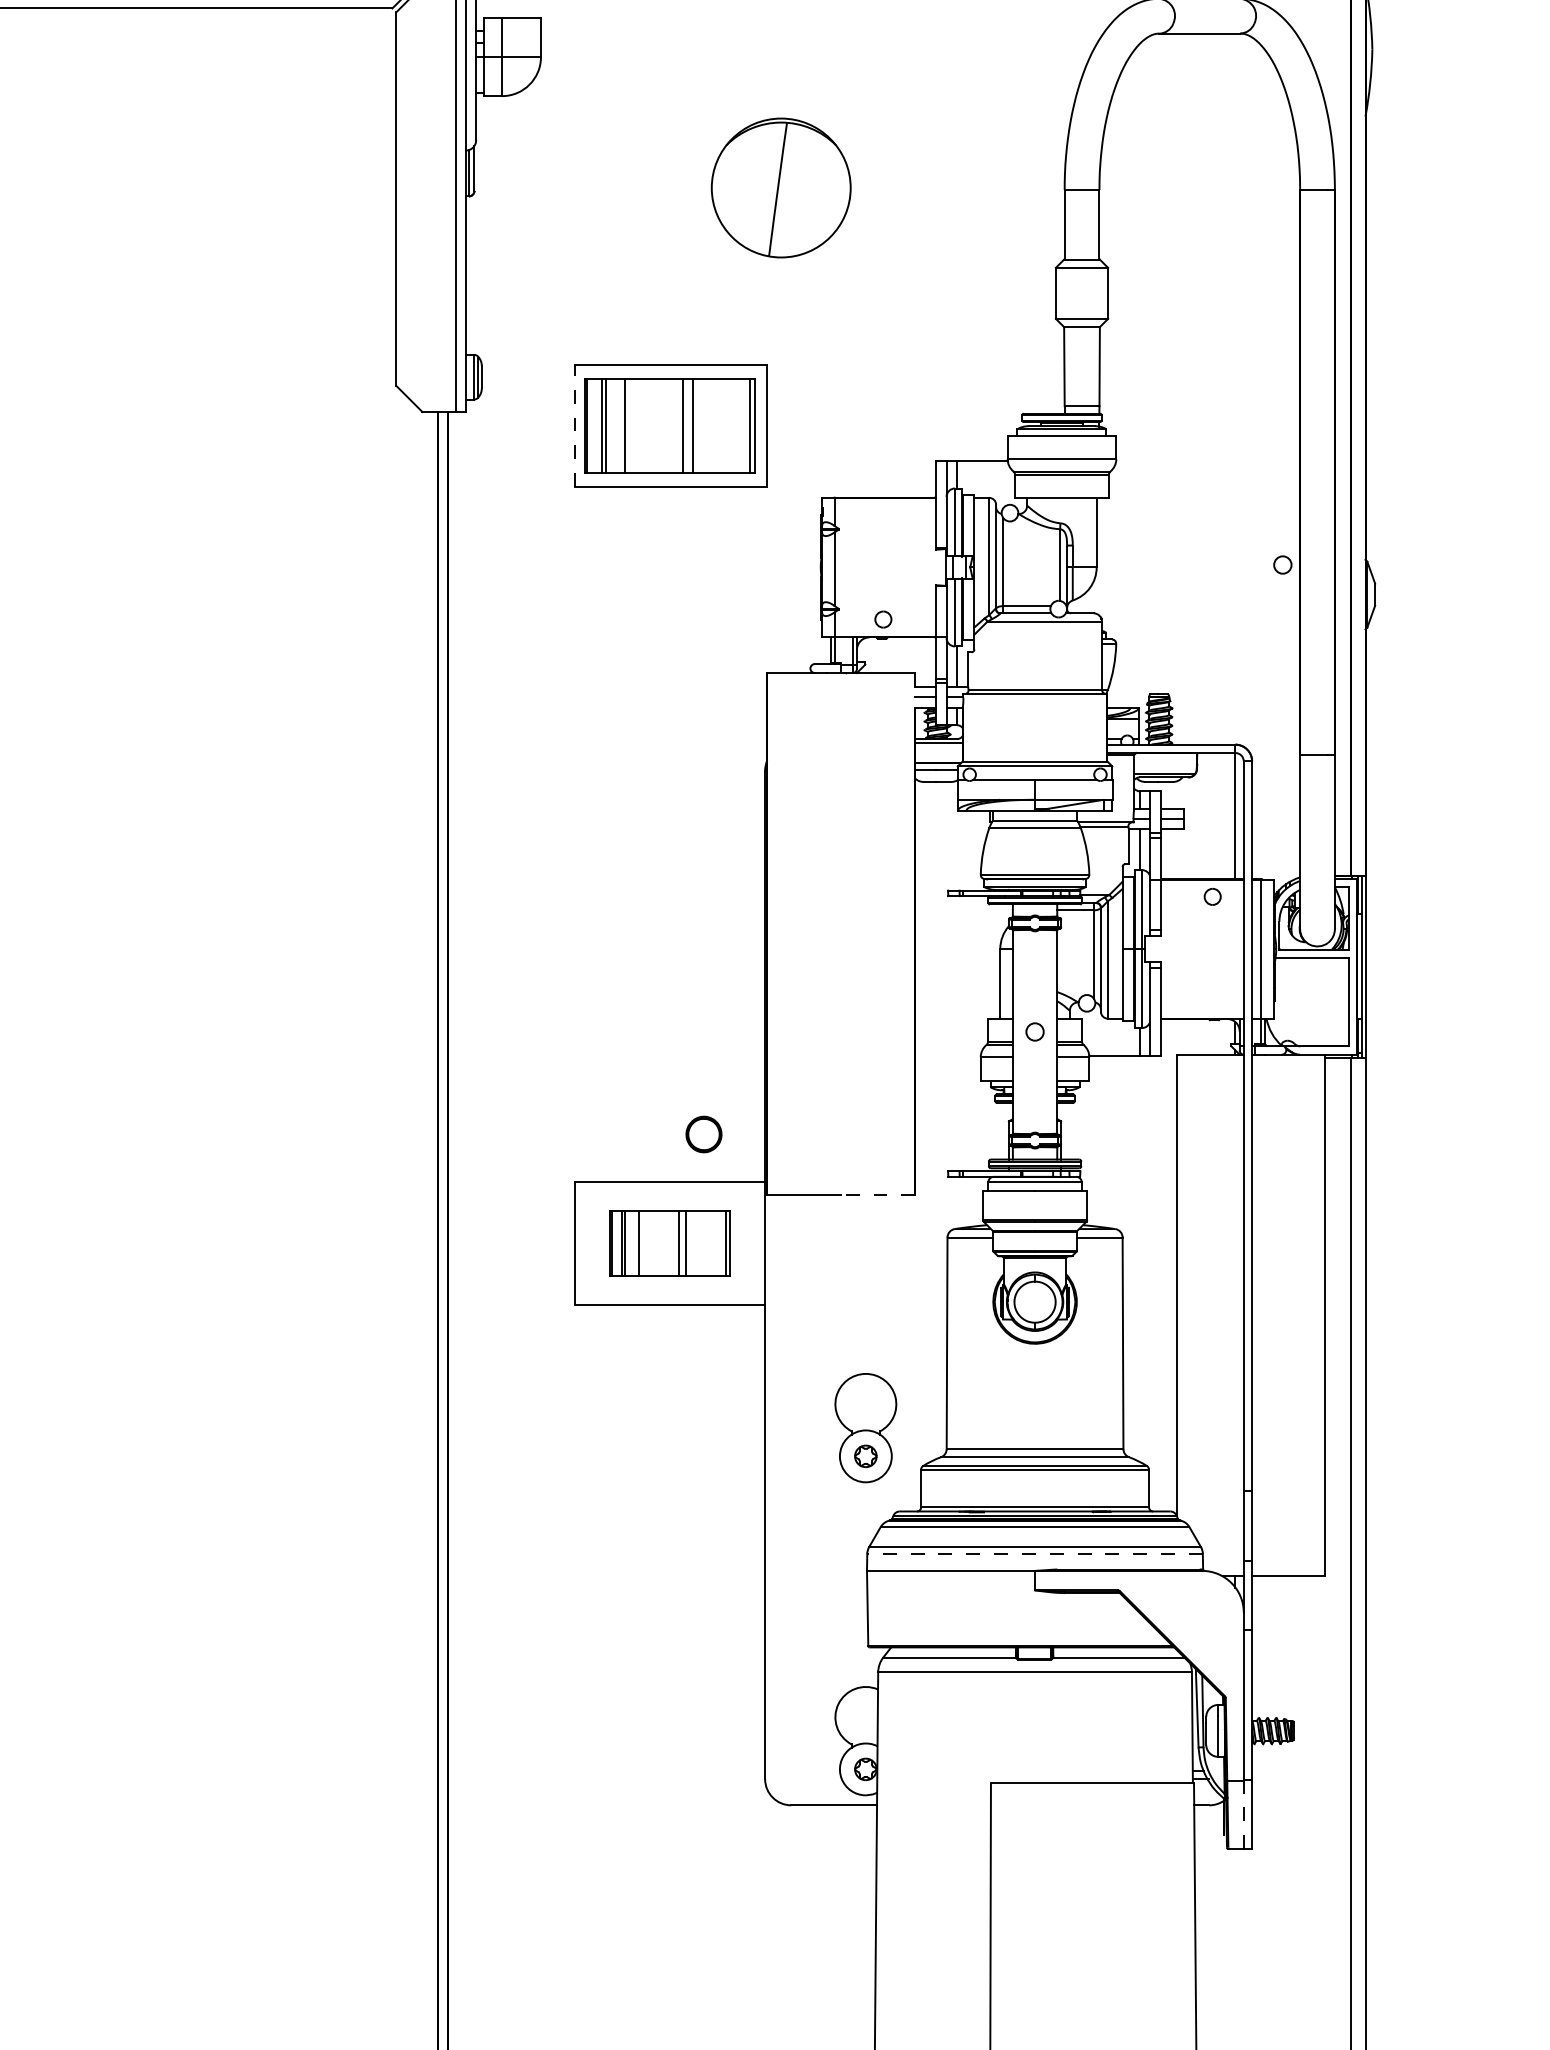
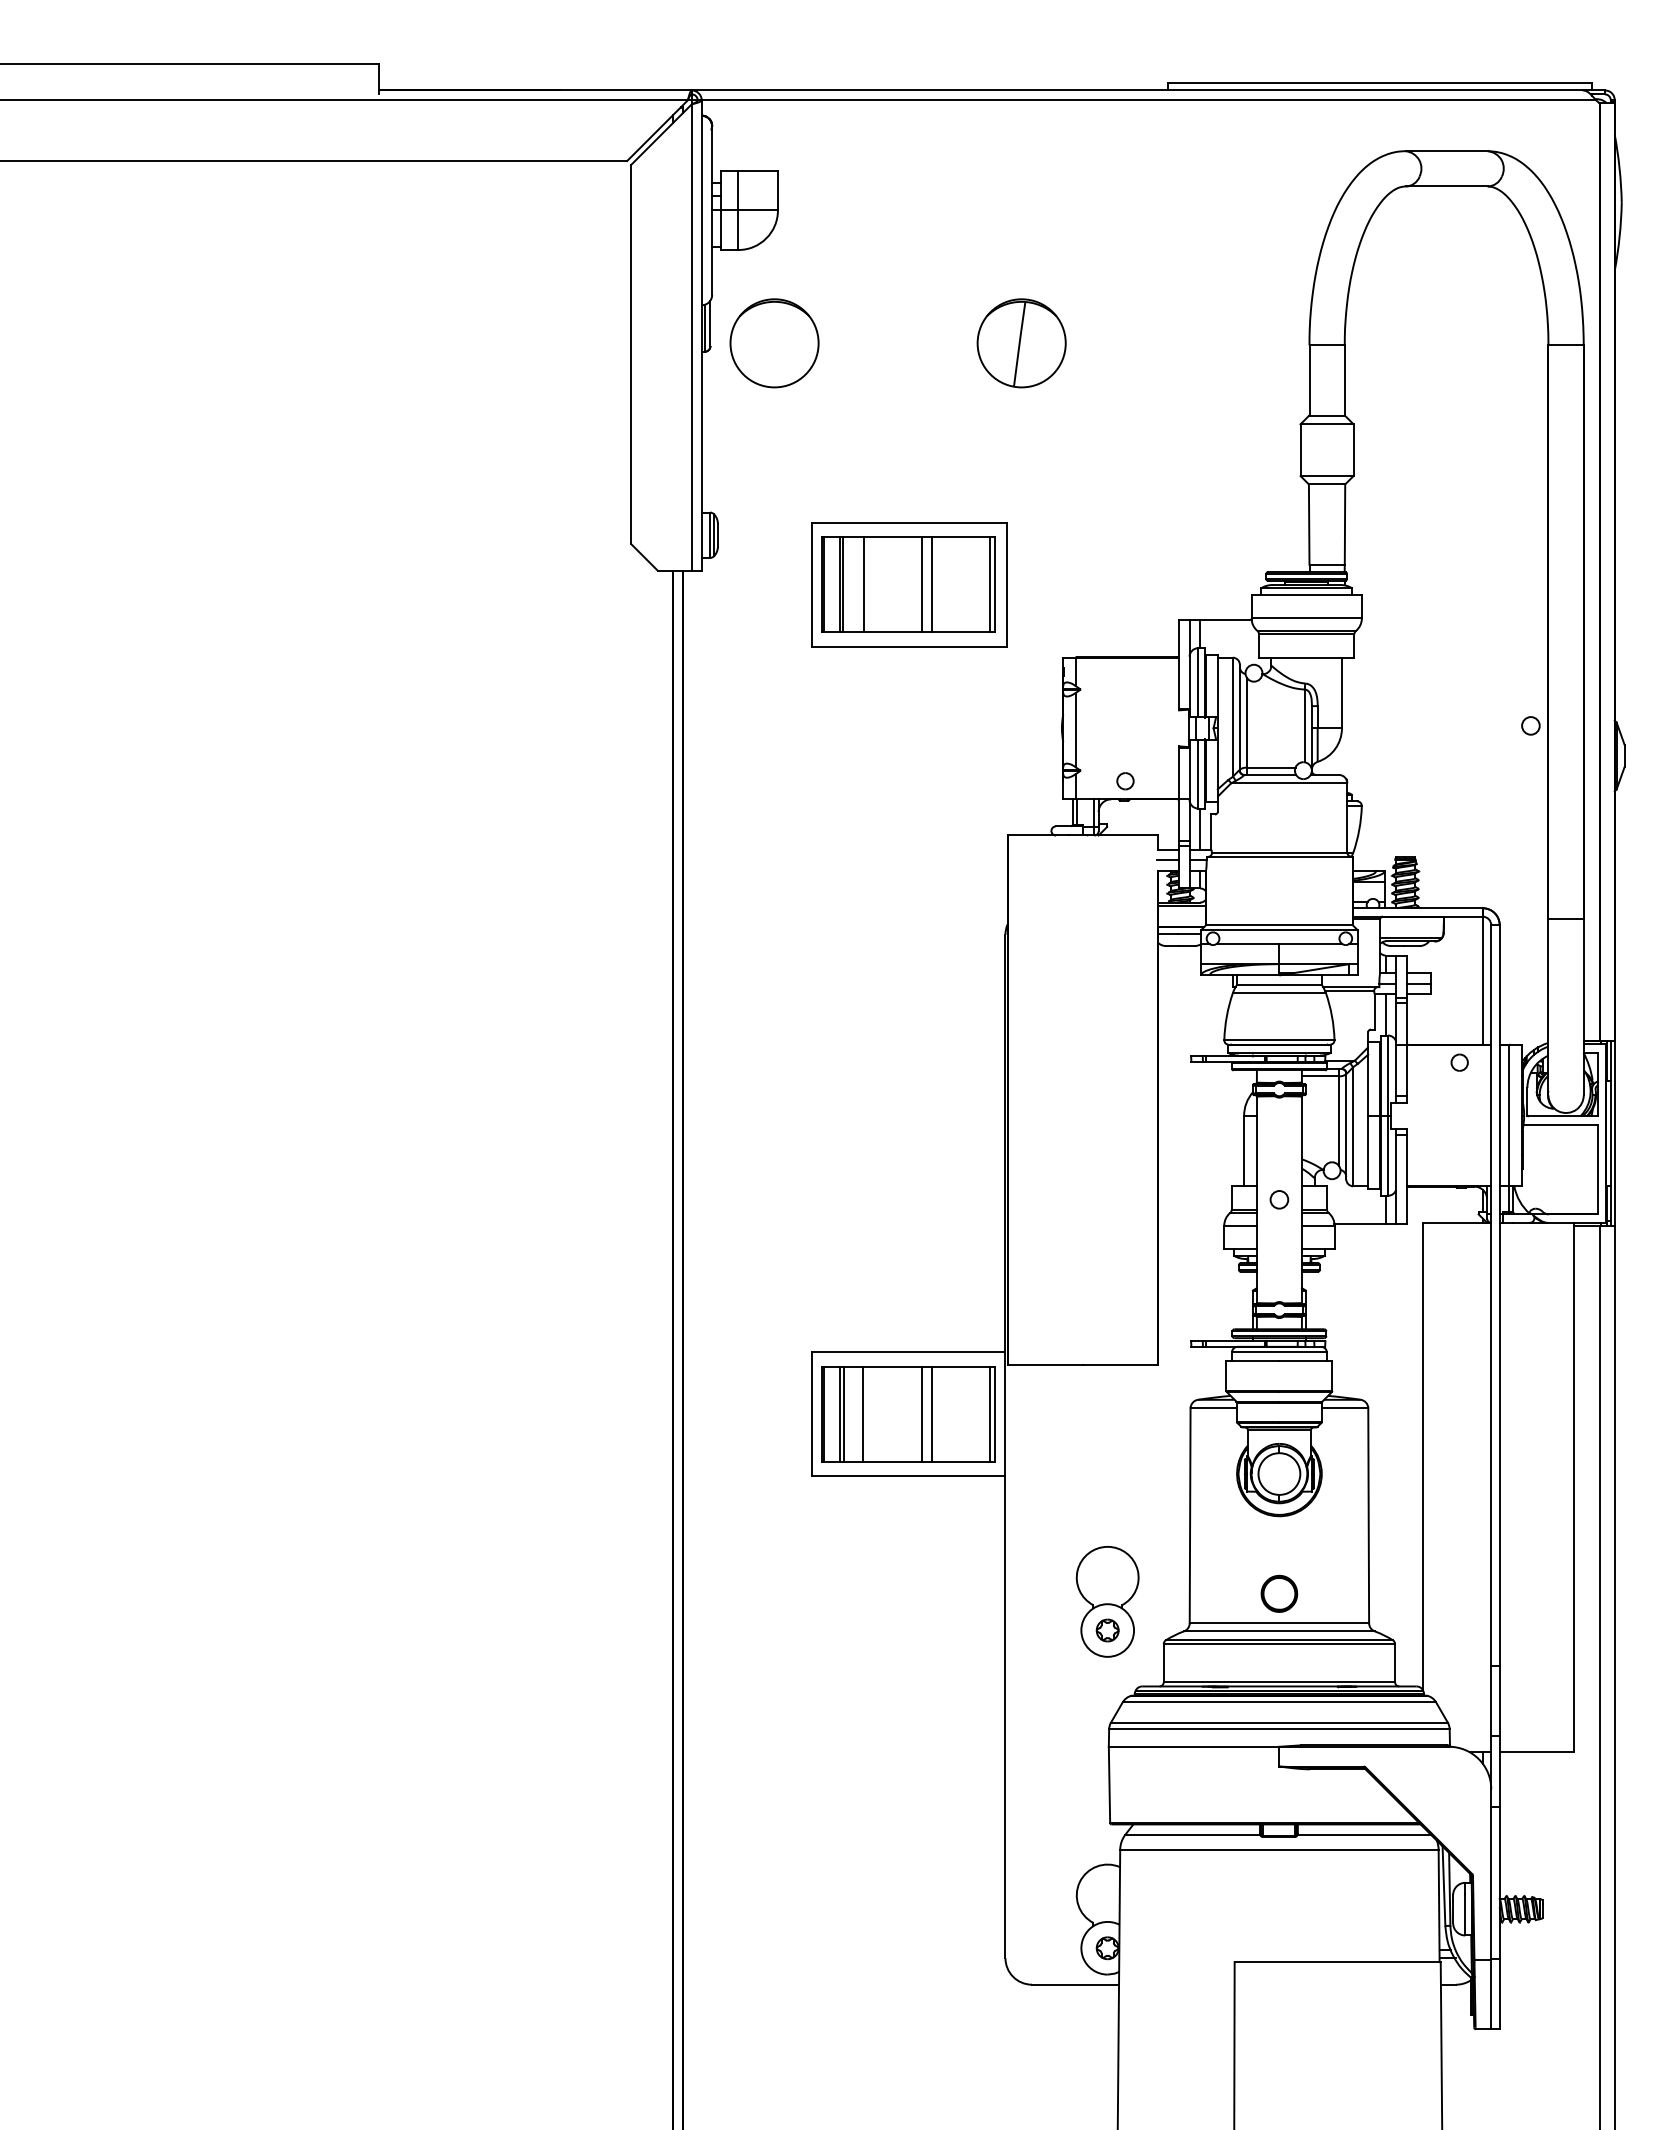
part: (537, 188) -> (774, 343), added
part: (780, 188) -> (1021, 343), size x0.62
line: (575, 425) -> (812, 584), dashed -> solid
part: (704, 1134) -> (1279, 1593), moved
line: (878, 1195) -> (1120, 1365), dashed -> solid
part: (669, 1243) -> (908, 1414), size x1.43
line: (1034, 1553) -> (1278, 1729), dashed -> solid
line: (1244, 1814) -> (1491, 1994), dashed -> solid

